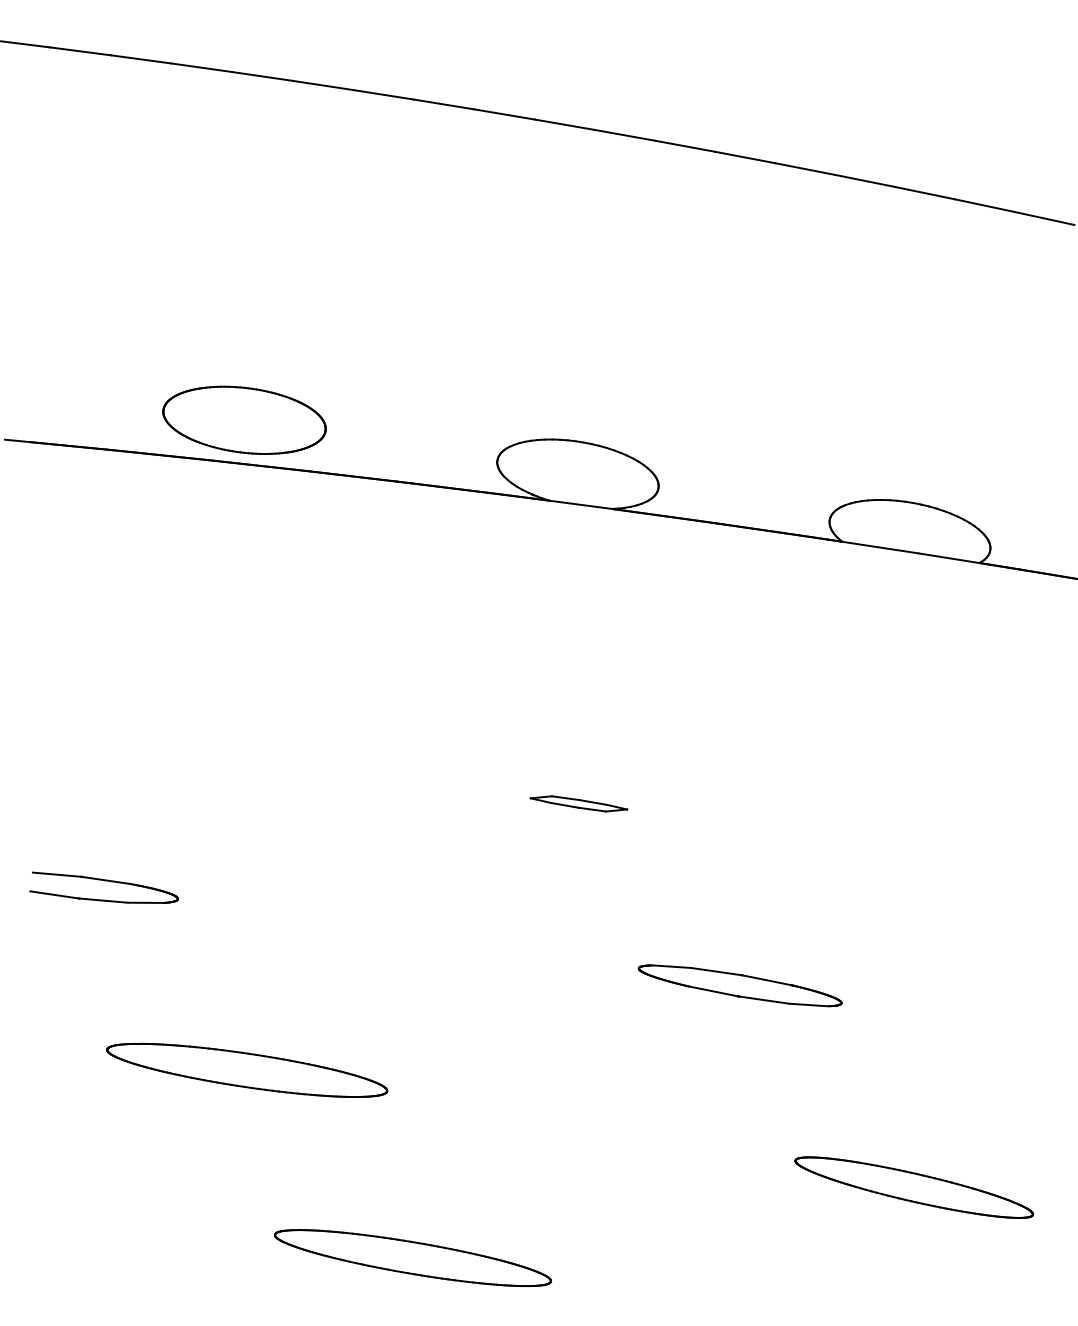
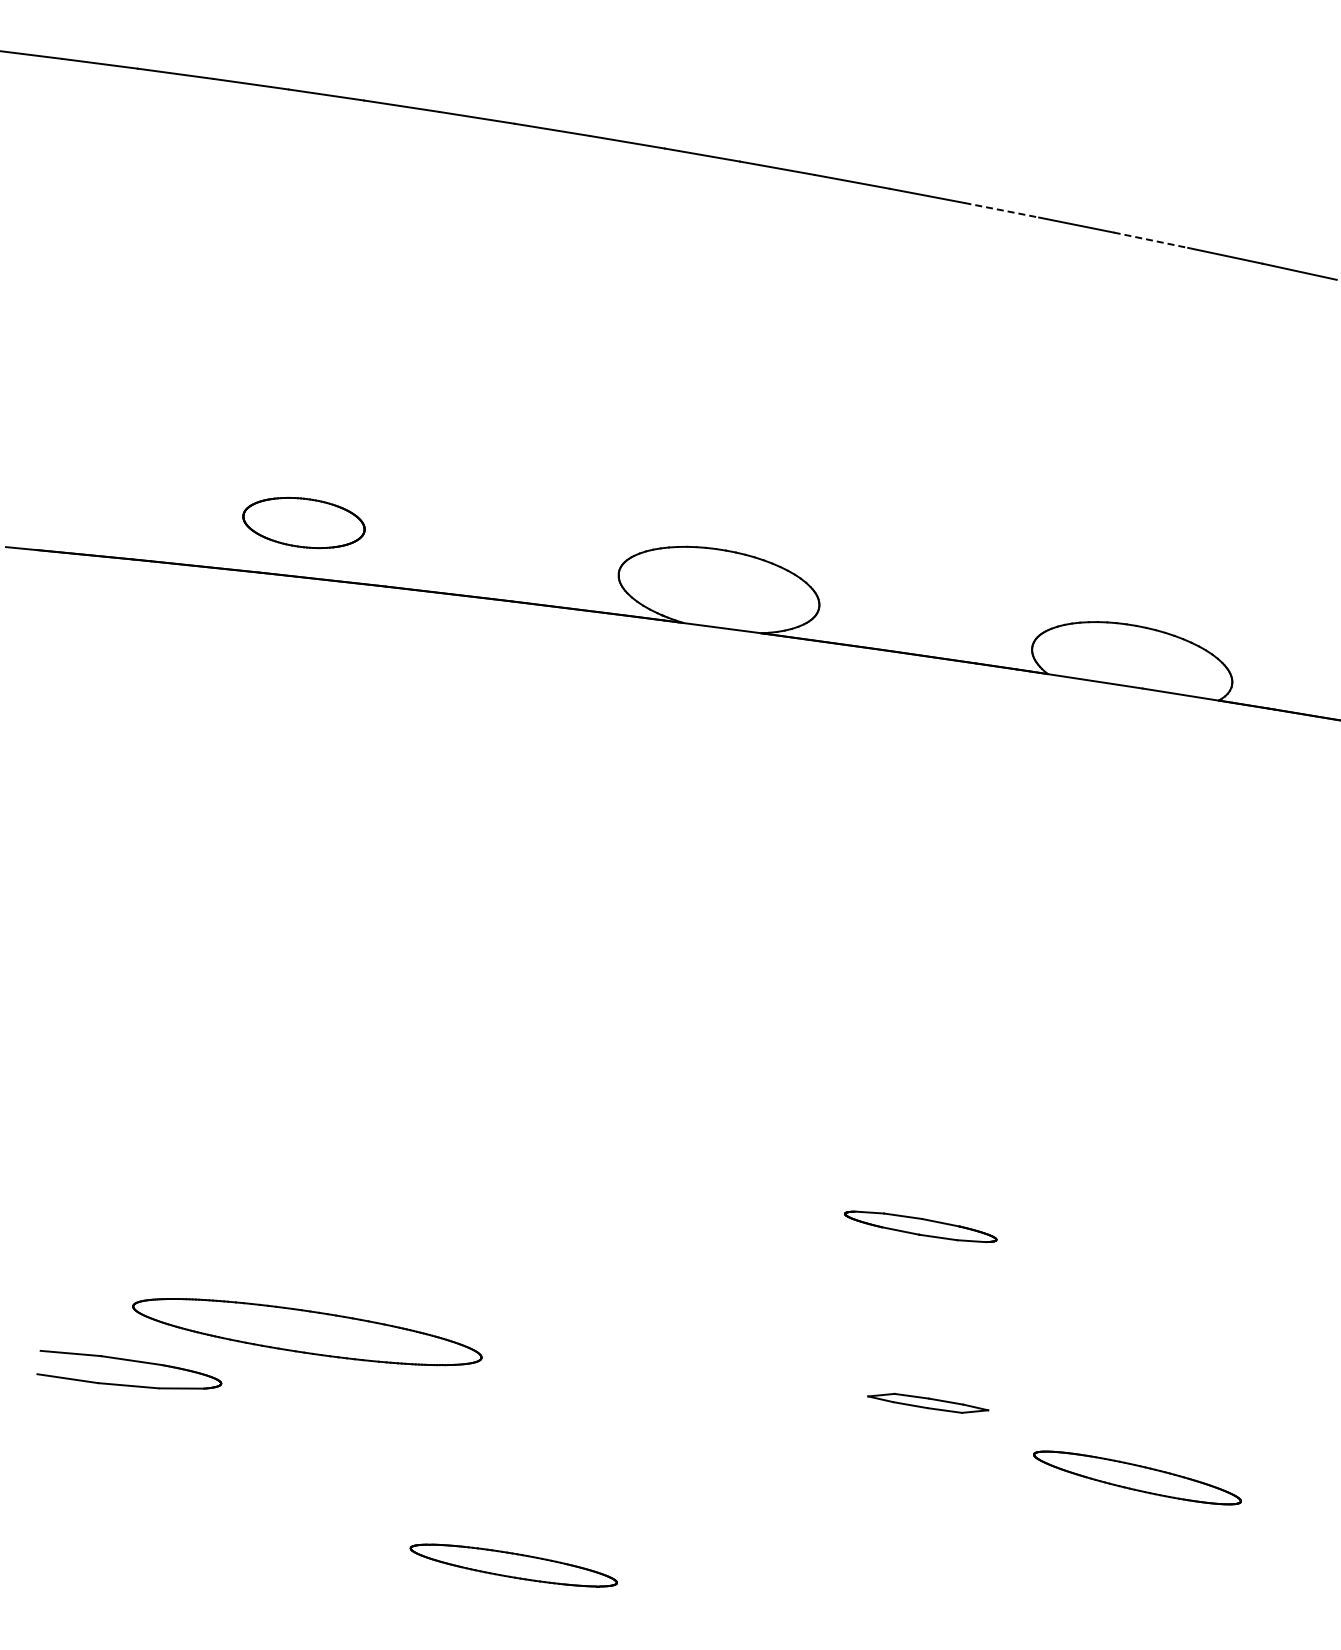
line: (805, 169) -> (1002, 210), solid -> dashed
line: (925, 193) -> (1151, 240), solid -> dashed
part: (244, 419) -> (303, 522), size x0.6
part: (579, 803) -> (928, 1402), moved
part: (104, 881) -> (129, 1361), moved
part: (739, 985) -> (920, 1226), size x0.6
part: (914, 1187) -> (1137, 1477), size x0.7
part: (412, 1257) -> (513, 1565), size x0.6

